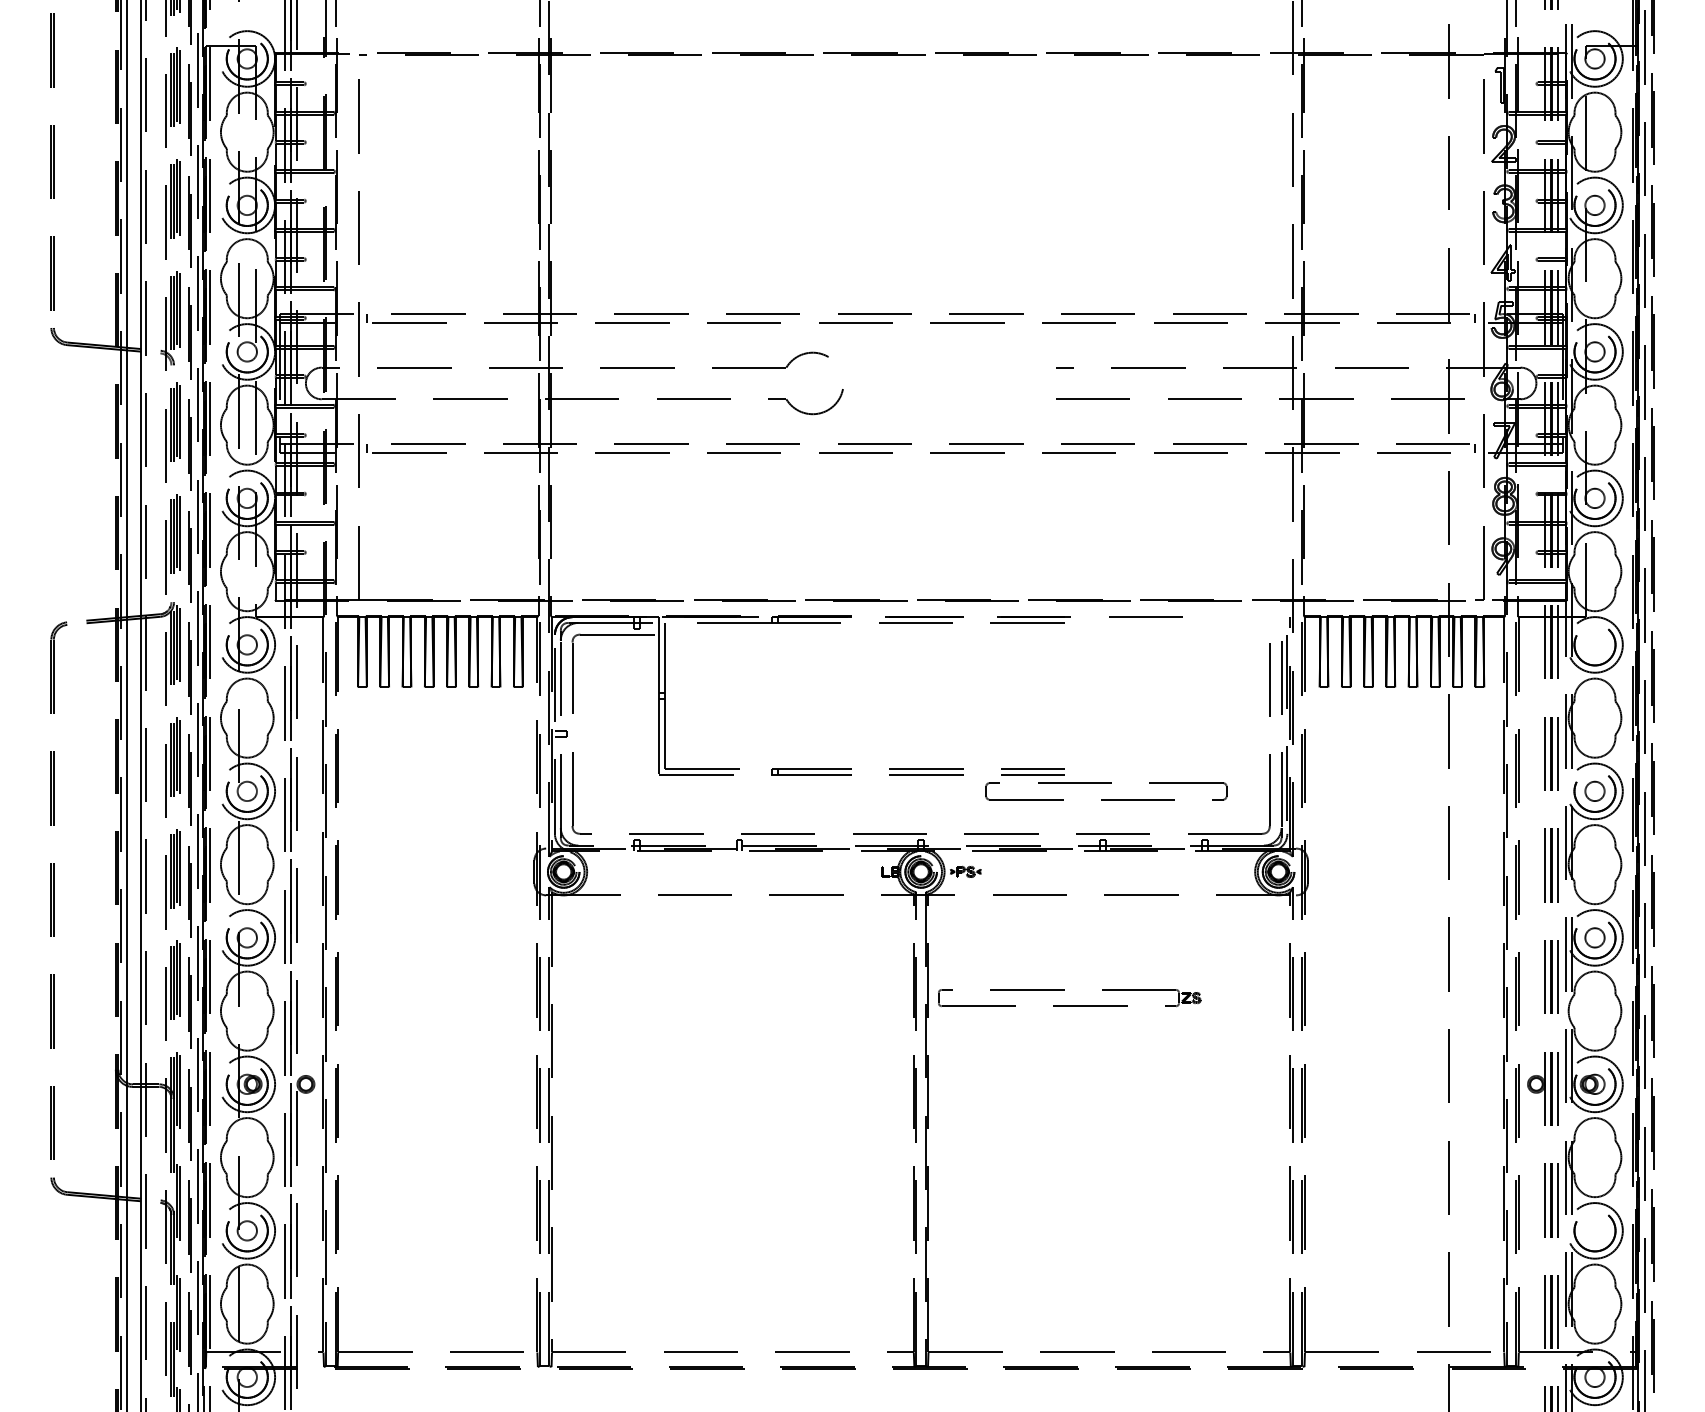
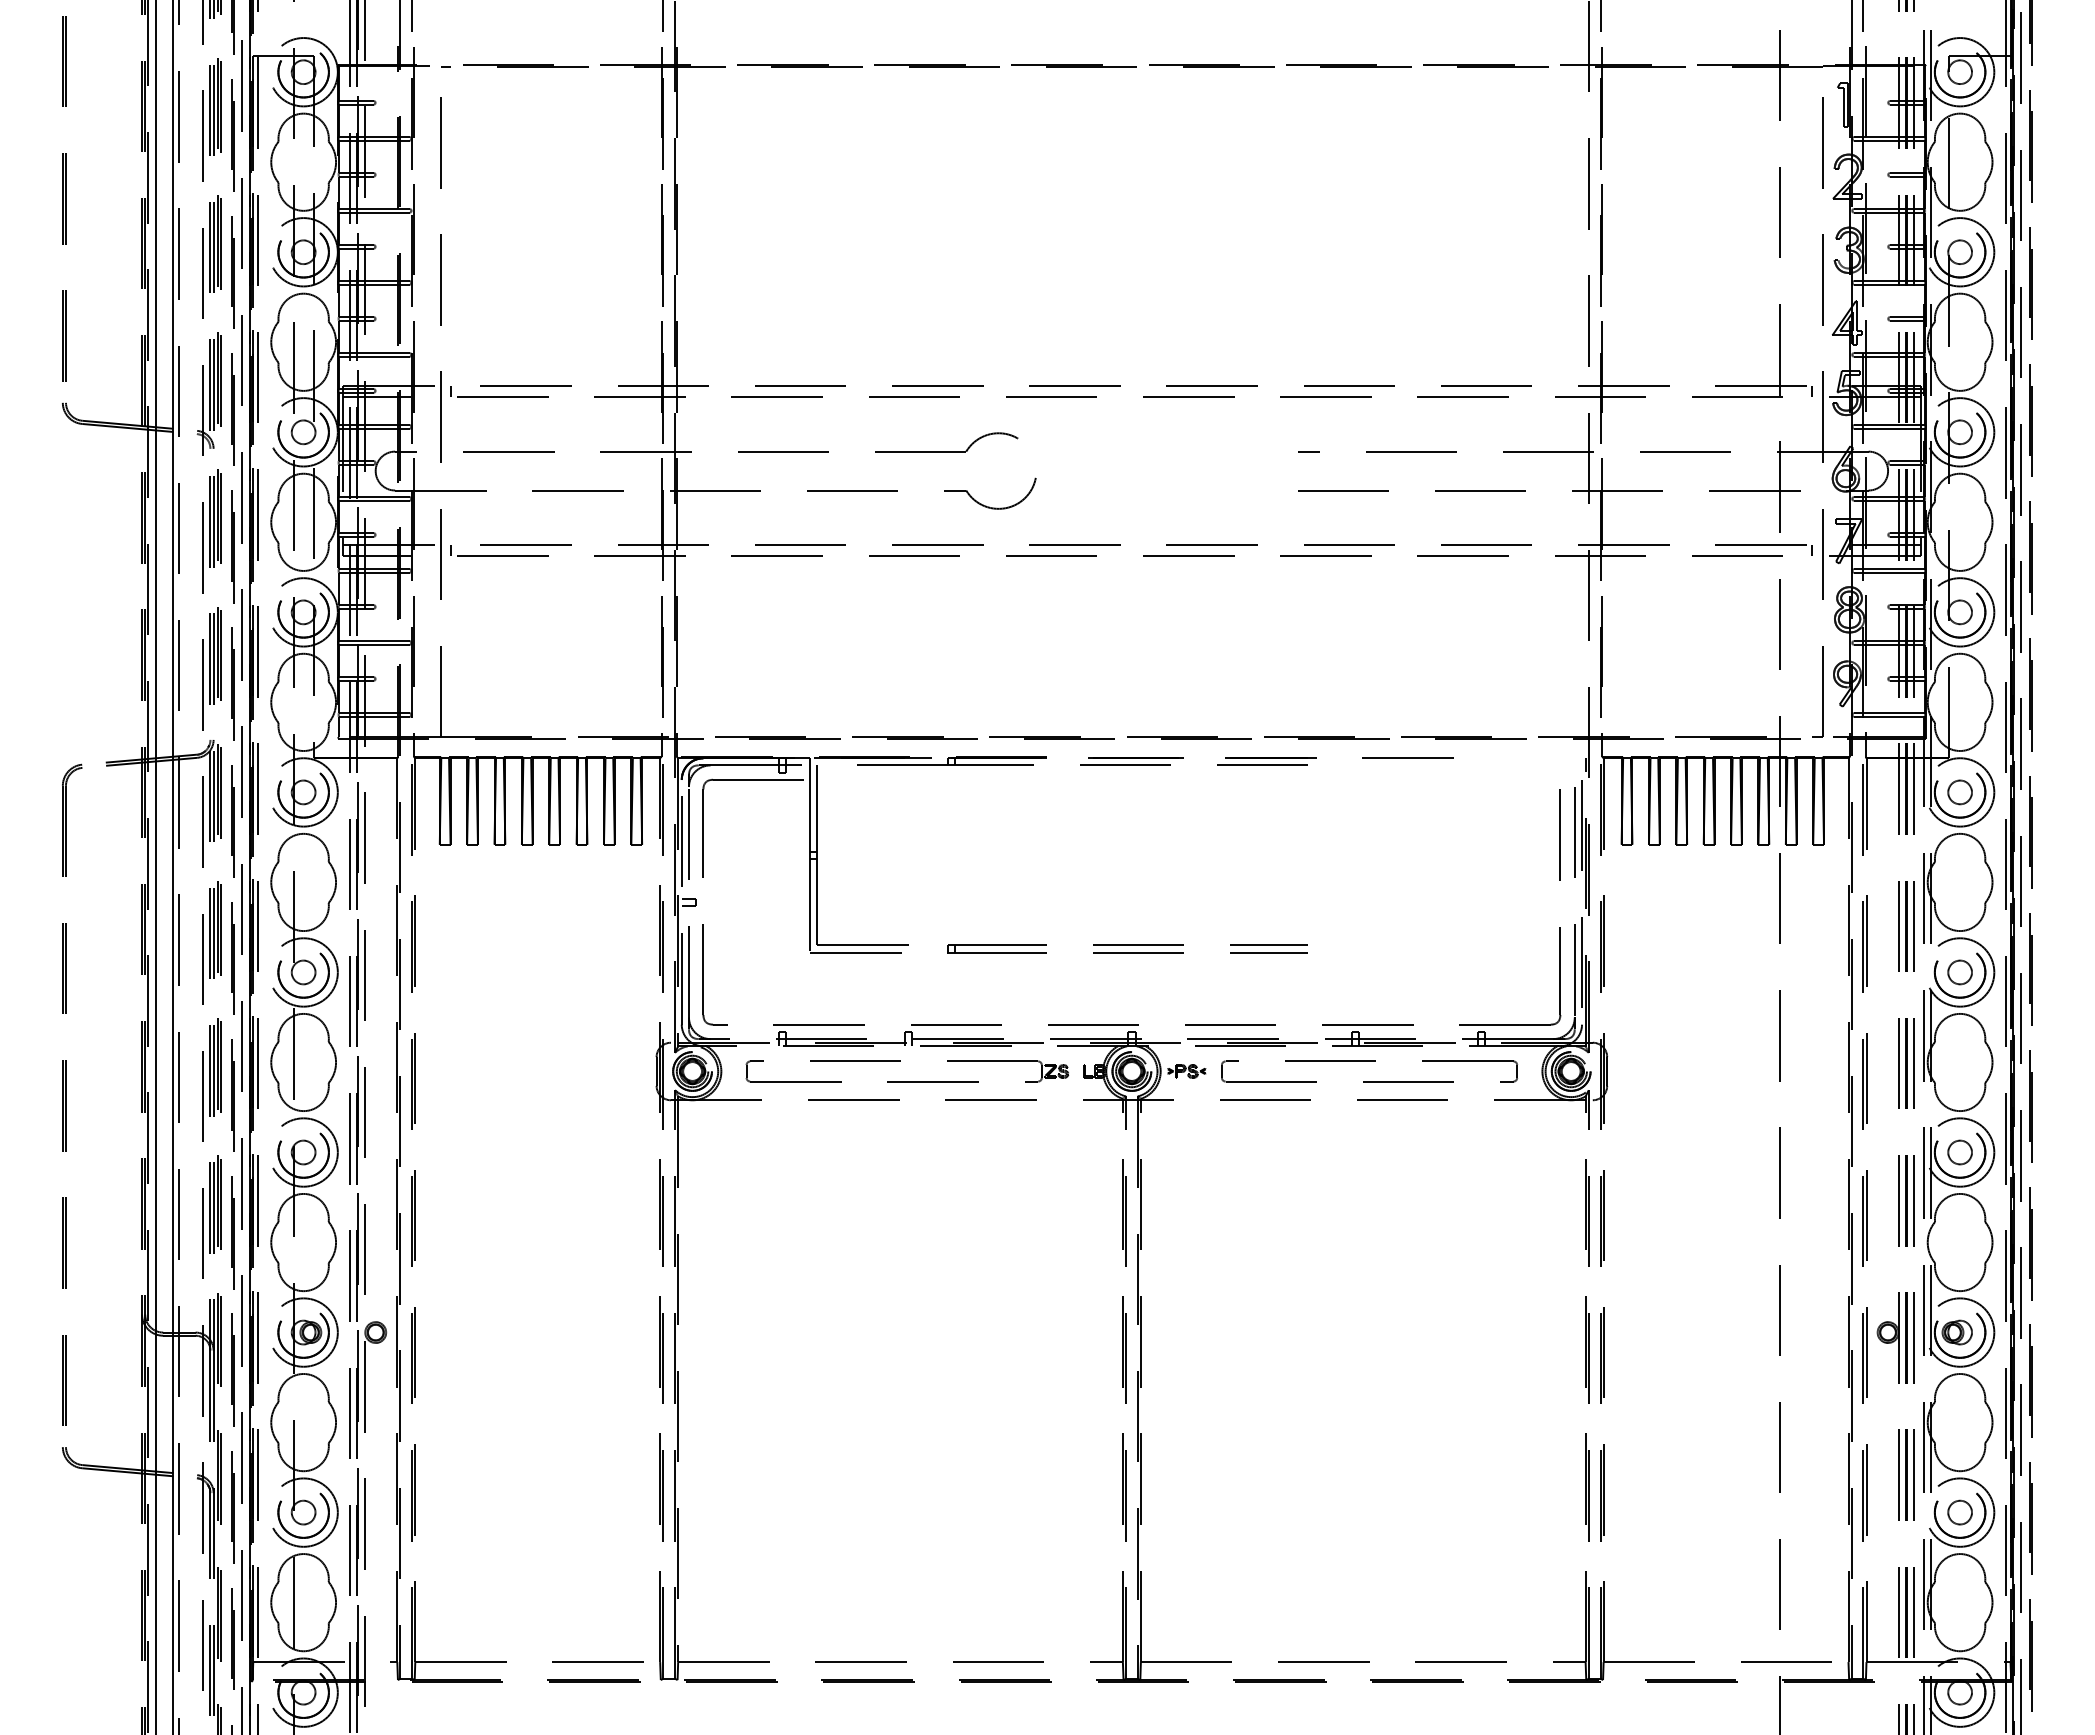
circle: (1594, 644) -> (1959, 792), added
part: (1106, 783) -> (1369, 1061), moved
part: (1069, 1006) -> (907, 1081), moved
circle: (1594, 1230) -> (1959, 1512), added

